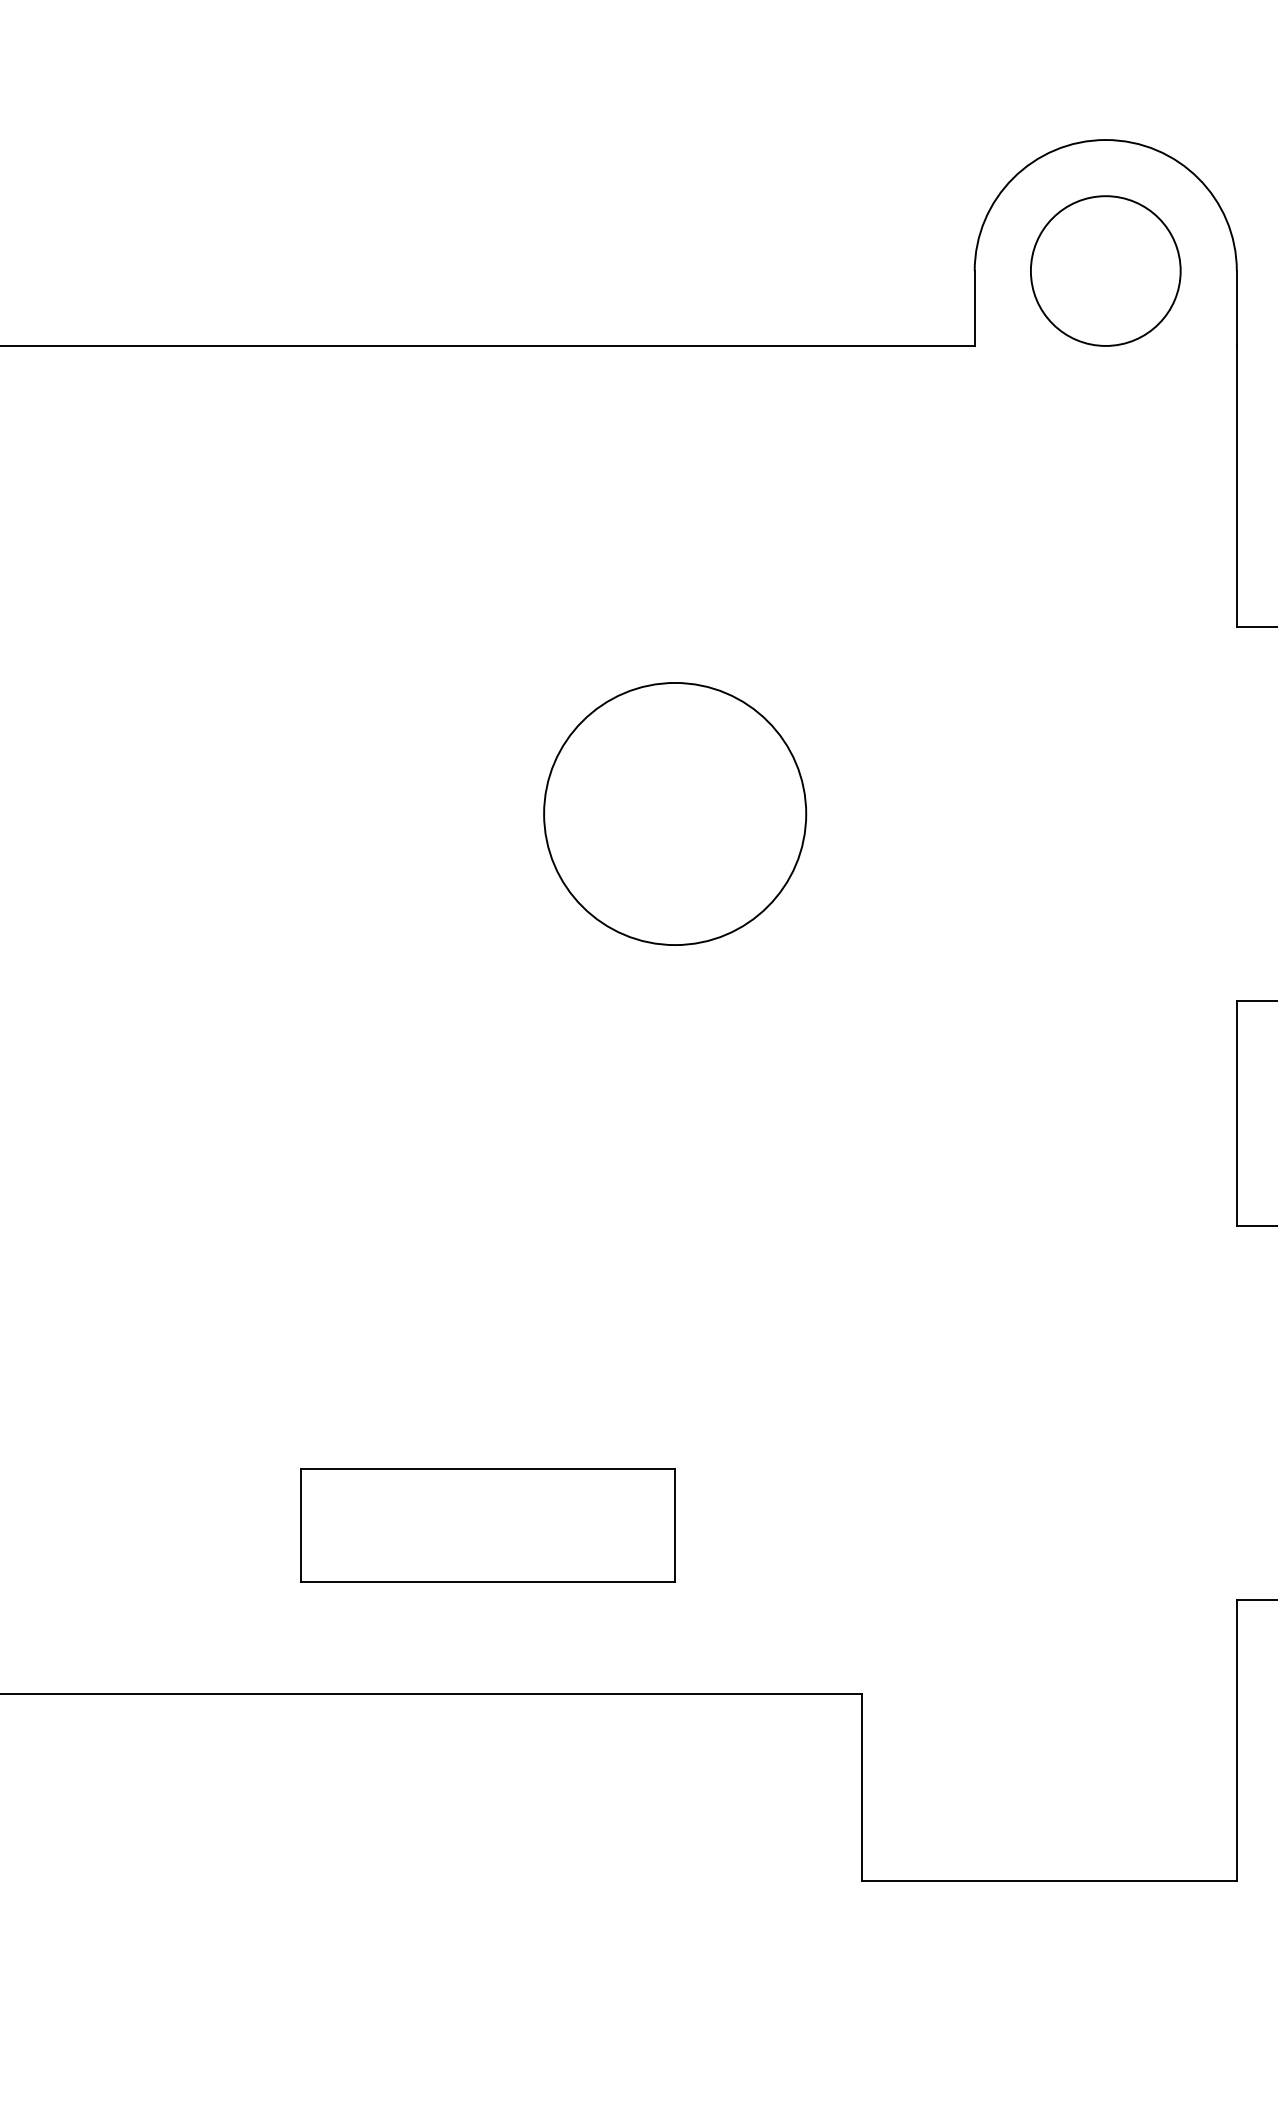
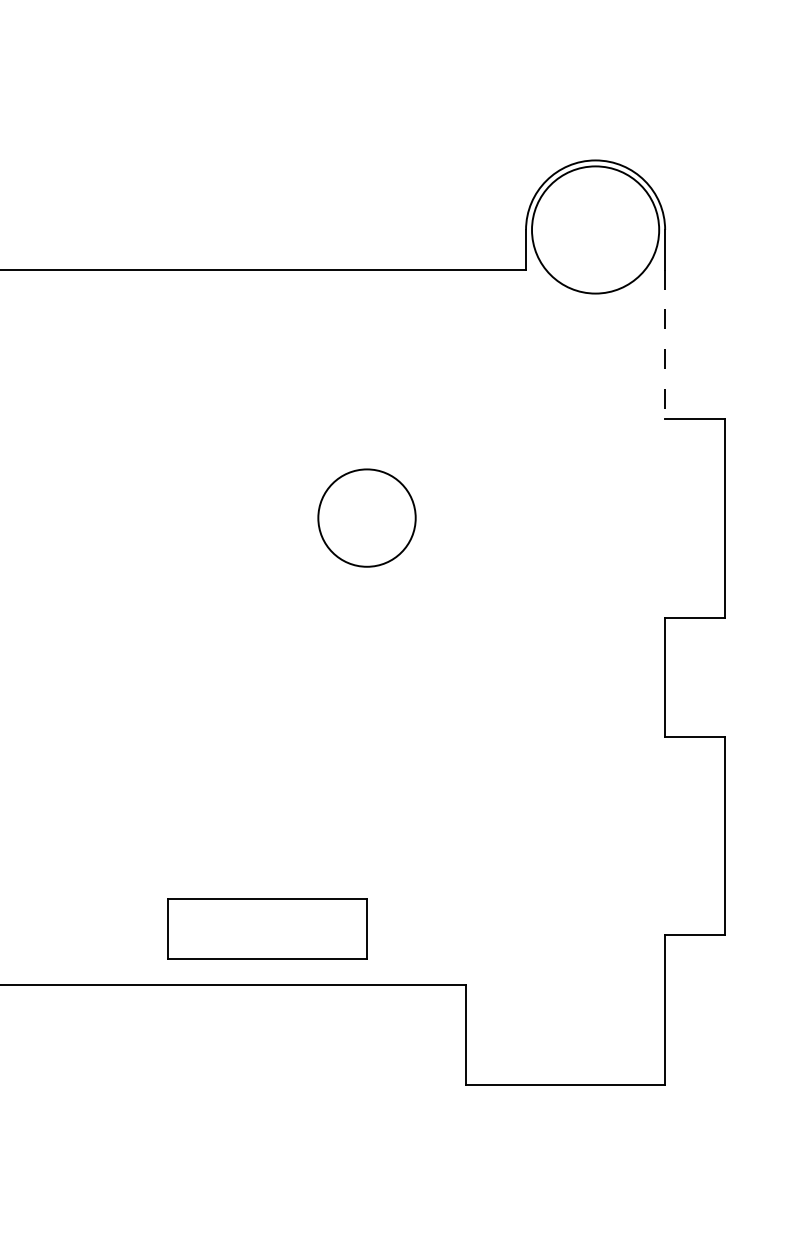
circle: (1105, 270) -> (595, 229), size x1.6
line: (1237, 486) -> (665, 344), solid -> dashed
circle: (674, 812) -> (366, 517), size x0.7
part: (487, 1525) -> (267, 928), moved

